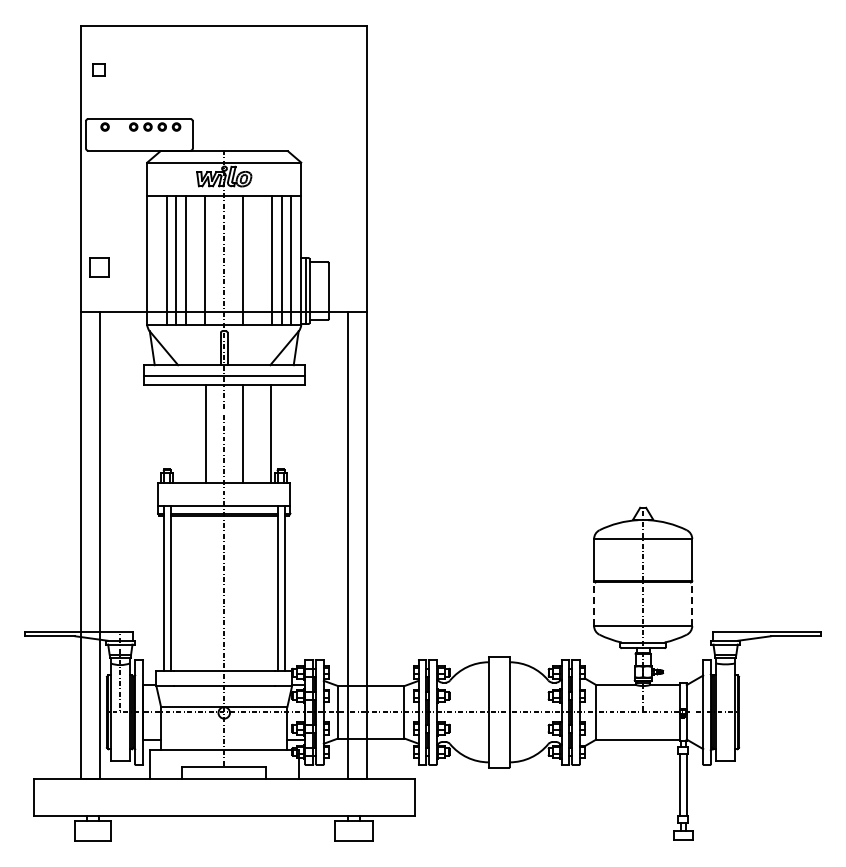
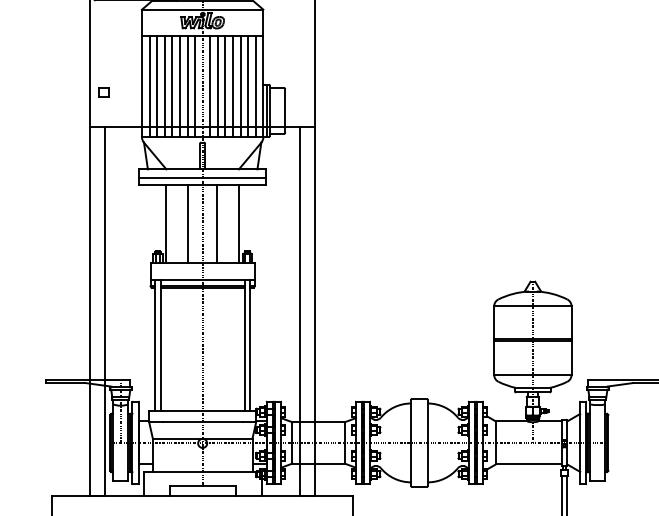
line: (157, 260) -> (150, 86), added
line: (195, 260) -> (180, 86), added
line: (214, 260) -> (194, 86), added
line: (233, 260) -> (209, 86), added
line: (253, 260) -> (225, 86), added
line: (262, 260) -> (232, 86), added
part: (98, 267) -> (103, 92), size x0.62
line: (177, 433) -> (165, 223), added
line: (594, 604) -> (494, 357), dashed -> solid
line: (692, 604) -> (571, 357), dashed -> solid

